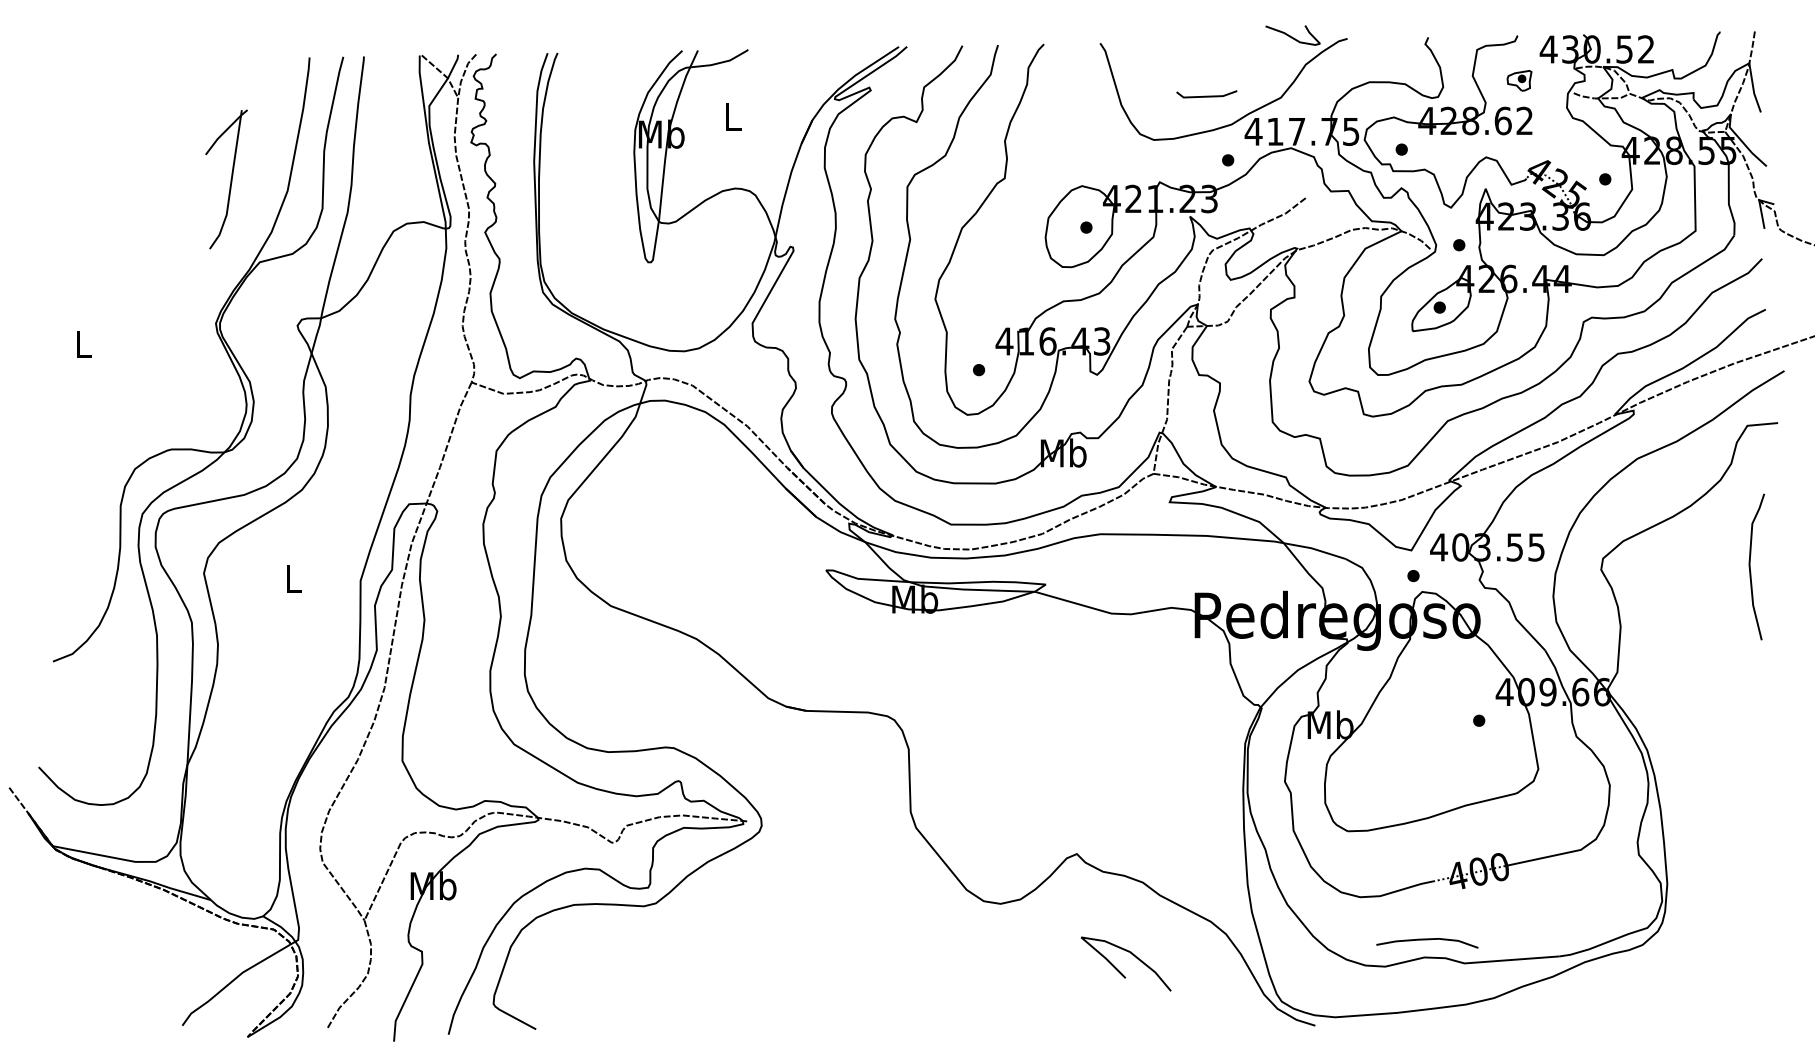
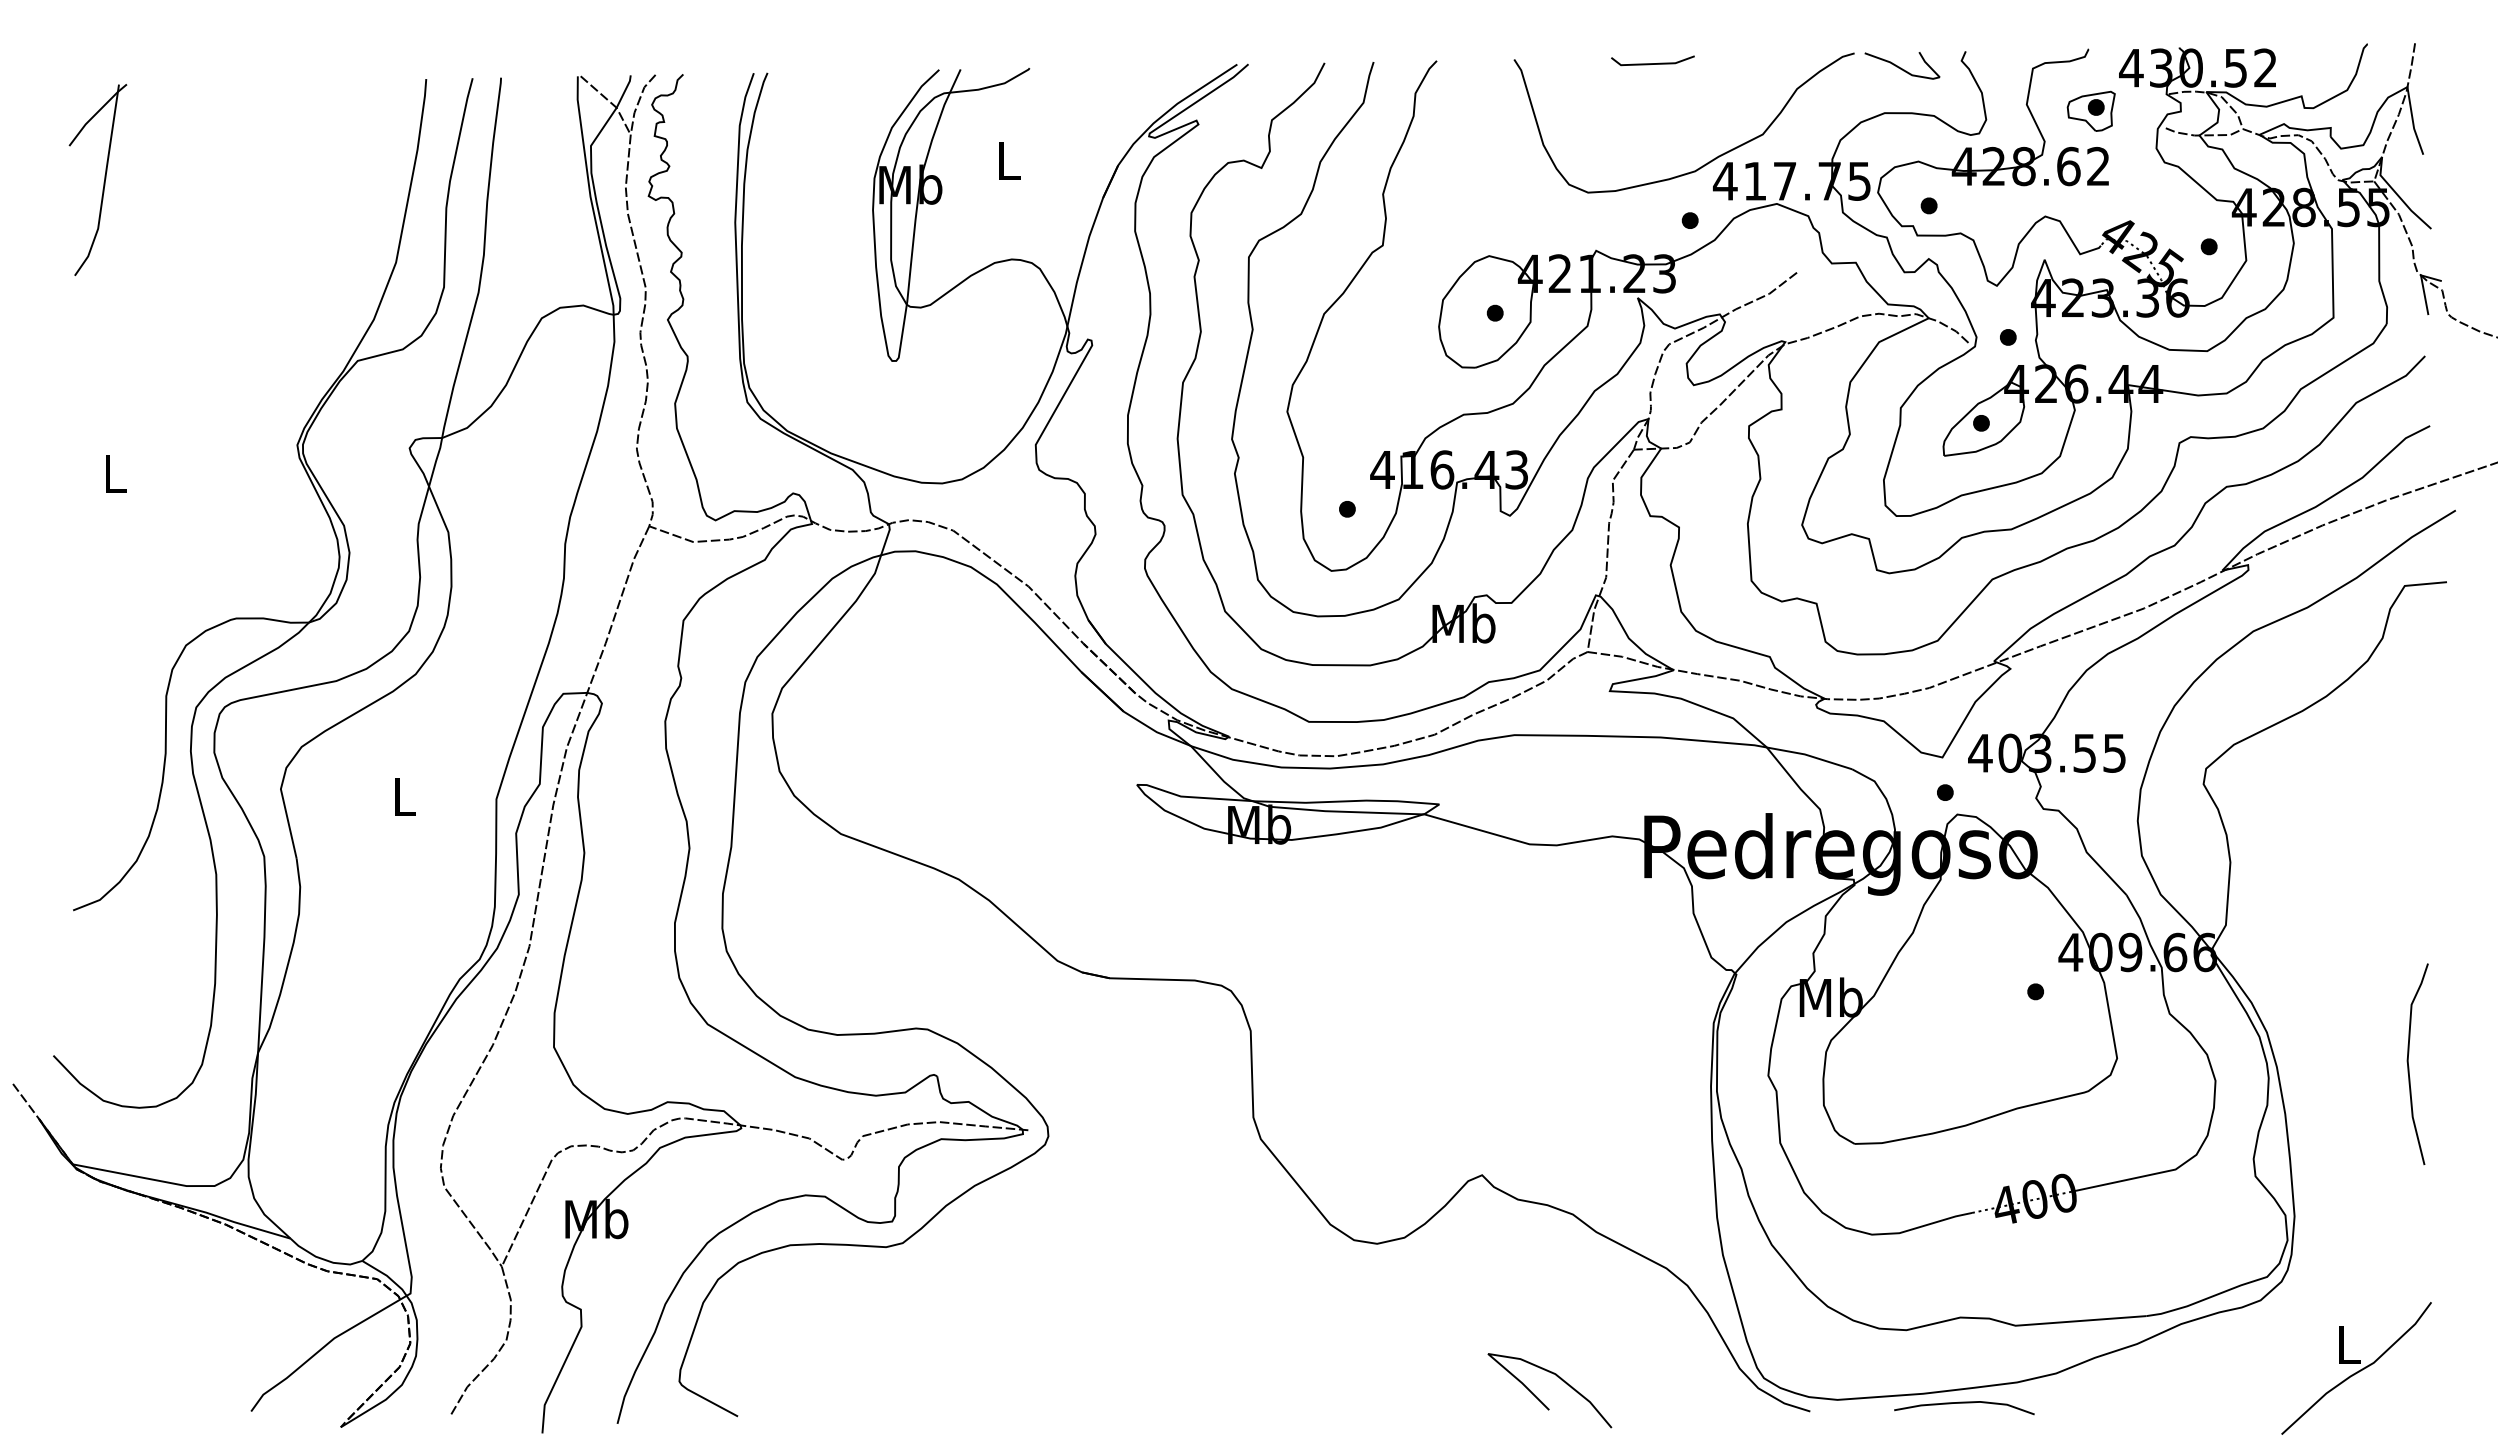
curve: (1292, 36) -> (1901, 67), moved
part: (1519, 80) -> (2090, 110), size x1.43
line: (1206, 96) -> (1652, 63), moved
part: (230, 181) -> (103, 182), moved
curve: (1750, 568) -> (2409, 1066), moved
curve: (1427, 939) -> (1964, 1403), moved
curve: (1118, 970) -> (1539, 1399), moved
part: (1712, 994) -> (2356, 1368), added

